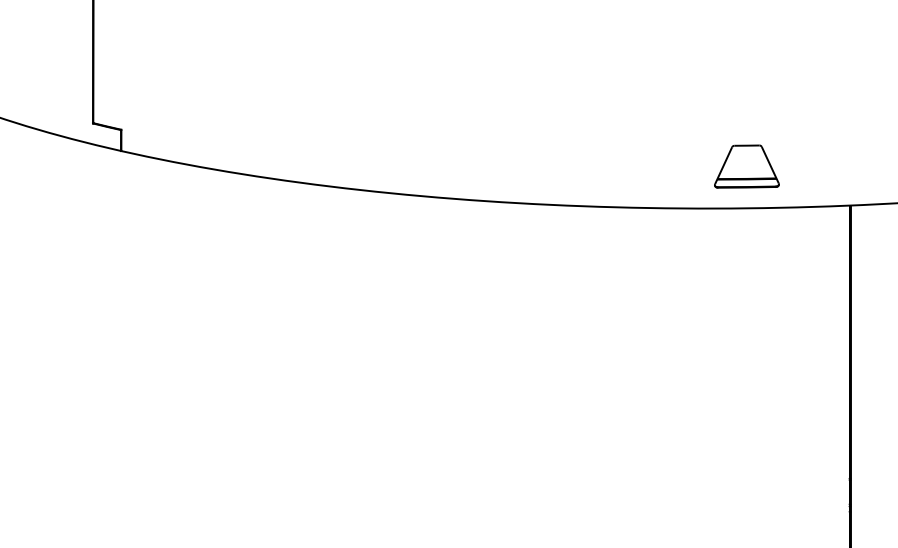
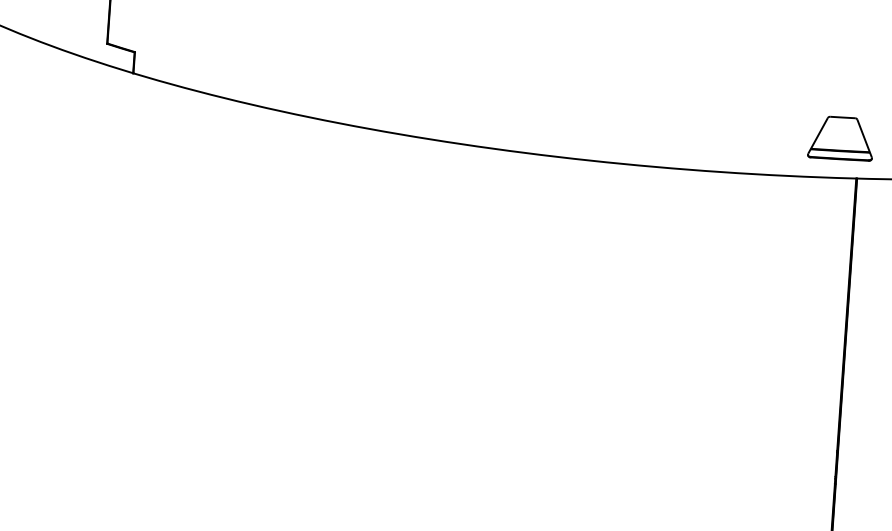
part: (746, 166) -> (840, 138), moved

